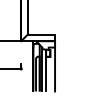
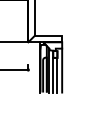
line: (50, 73) -> (57, 74), added

